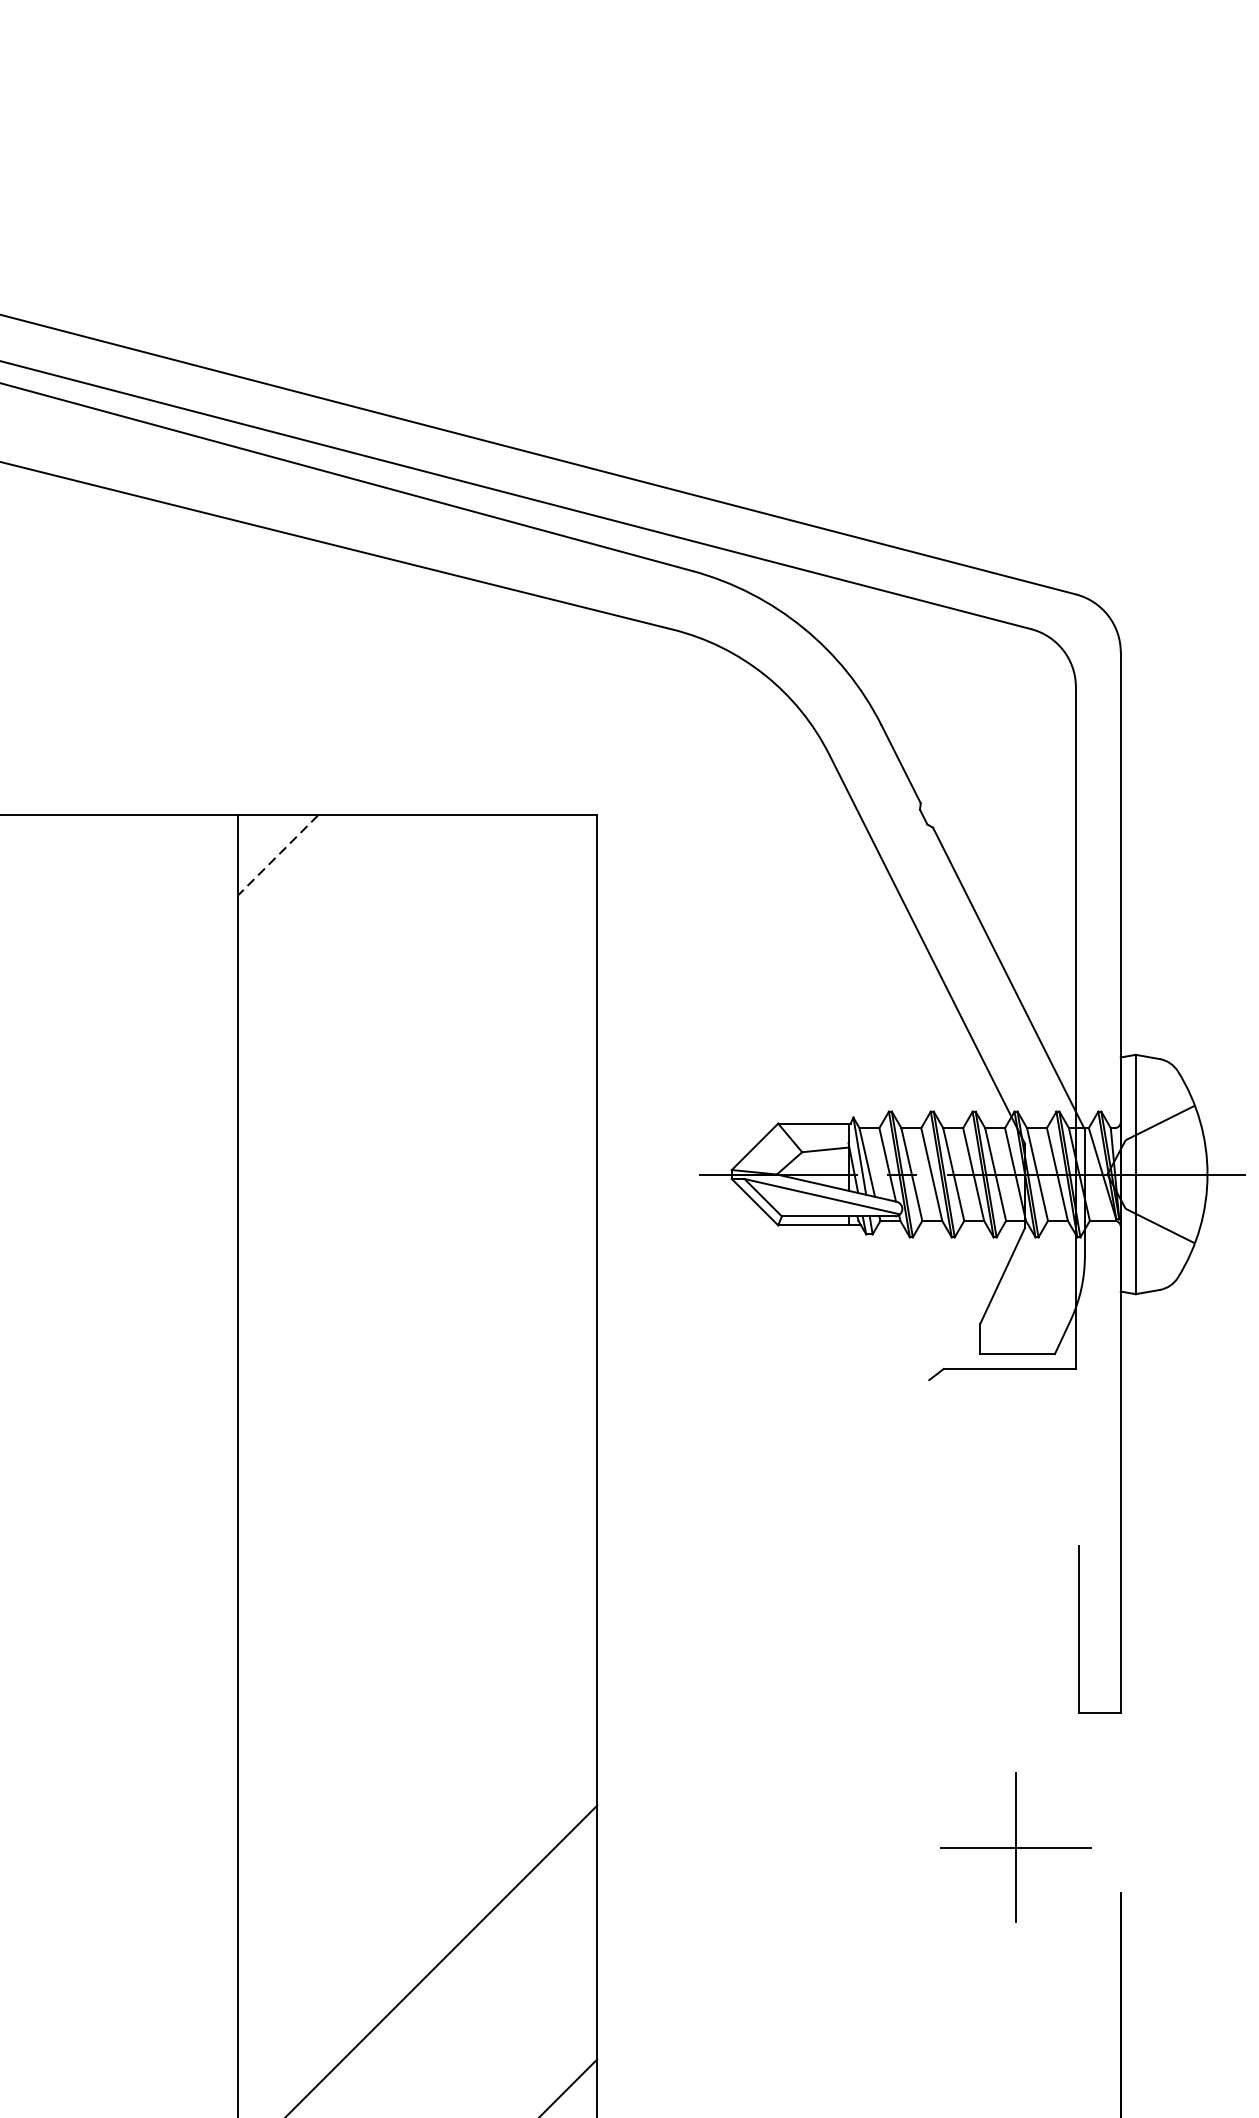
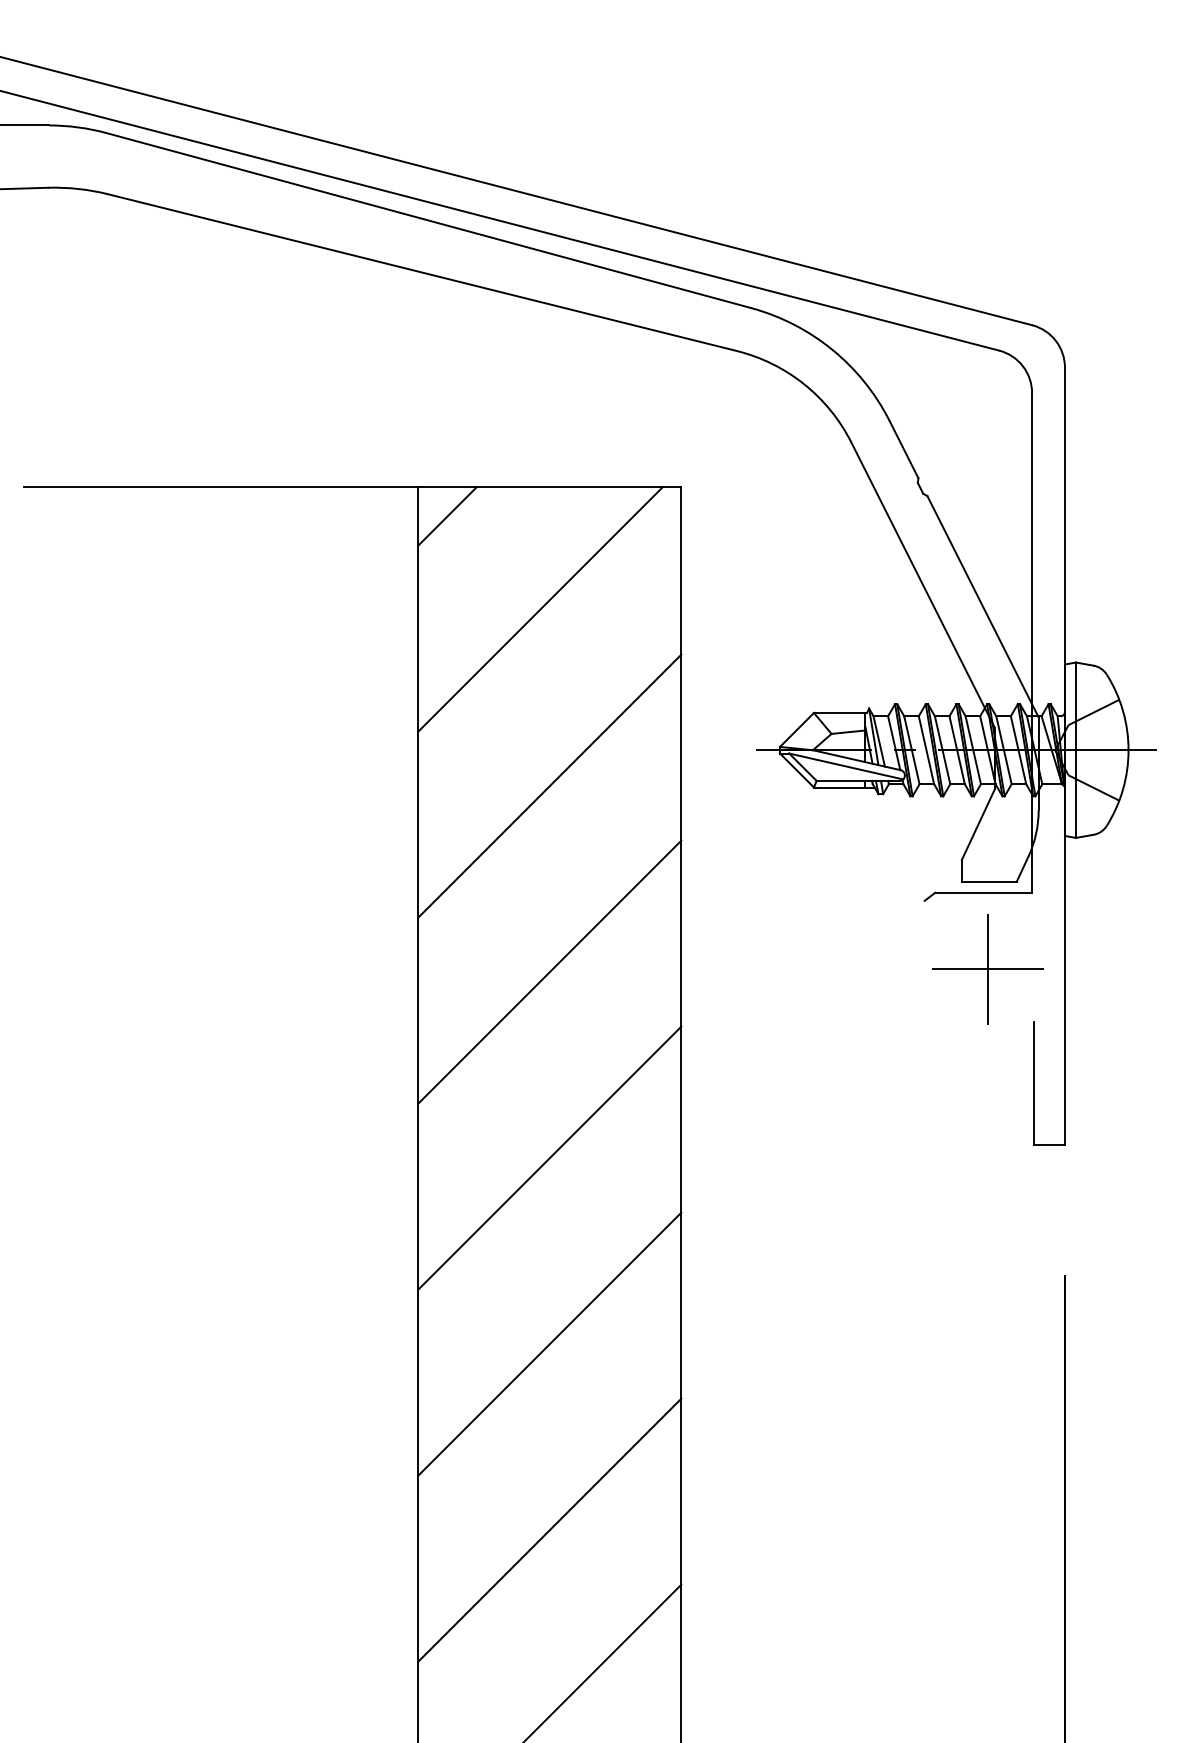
line: (278, 855) -> (447, 516), dashed -> solid
line: (404, 982) -> (540, 609), added
line: (417, 1222) -> (549, 785), added
line: (417, 1476) -> (549, 971), added
line: (417, 1730) -> (549, 1157), added
part: (1015, 1847) -> (987, 969), moved

